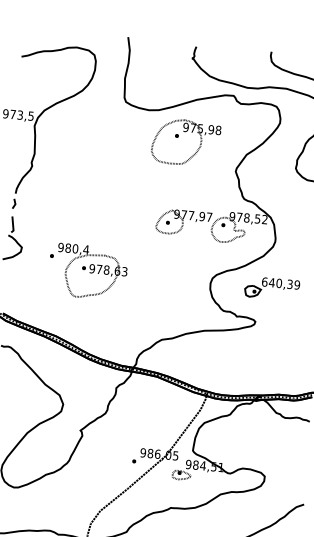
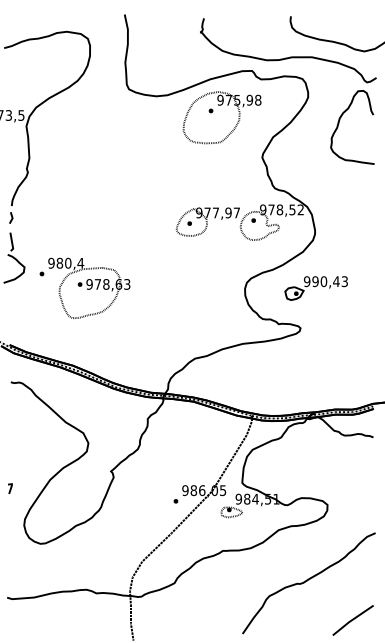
part: (179, 136) -> (213, 111), moved
part: (87, 271) -> (84, 287), moved
text: (280, 283) -> (325, 281), 640,39 -> 990,43

